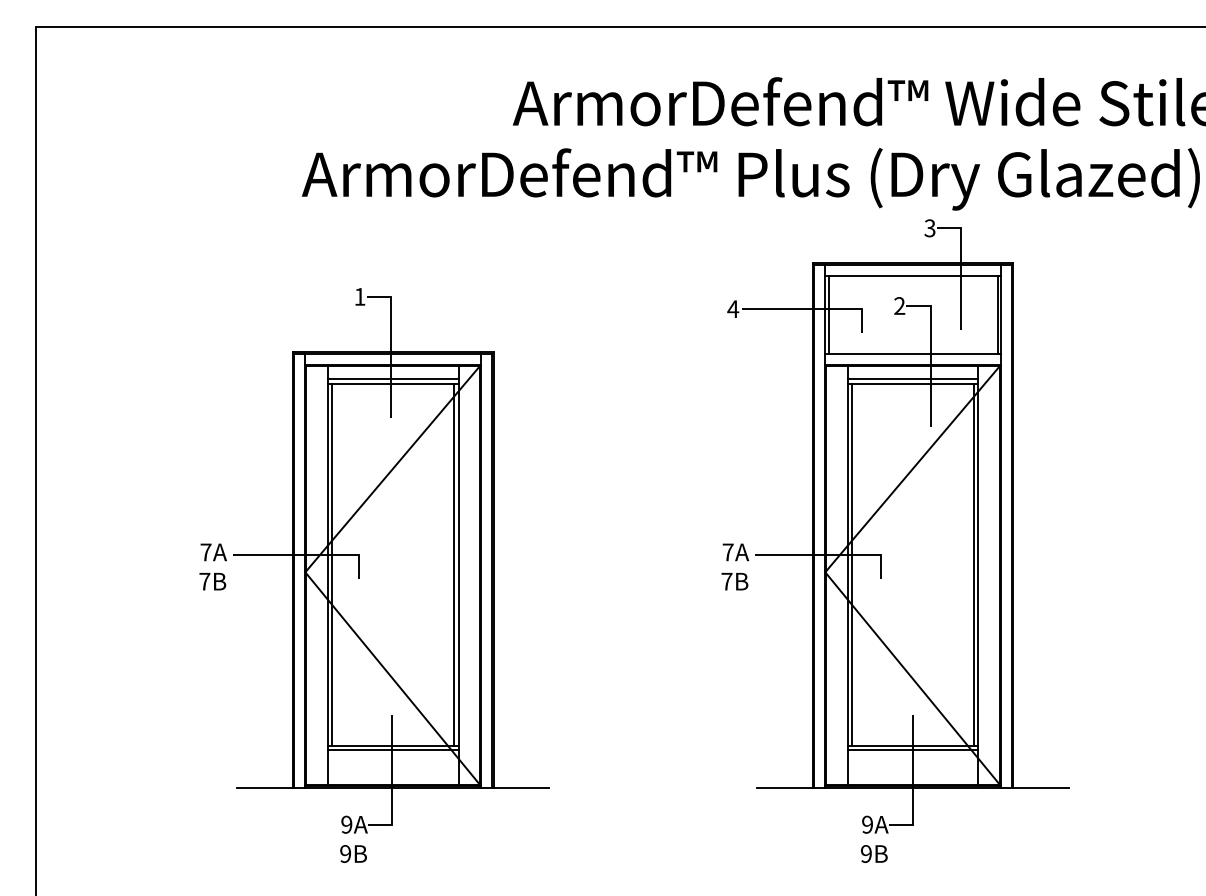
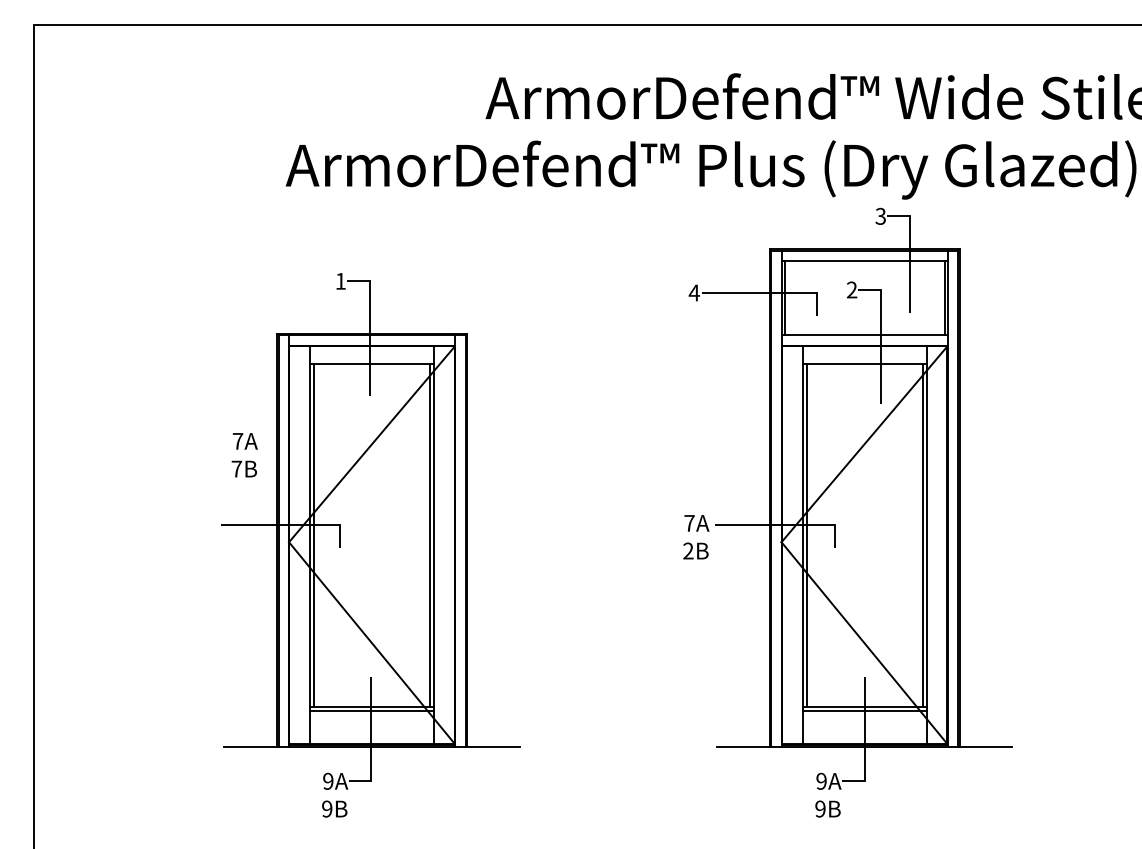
line: (393, 379) -> (372, 359), removed
line: (912, 379) -> (864, 359), removed
text: (212, 567) -> (244, 455), moved
text: (727, 581) -> (688, 550), 7B -> 2B

